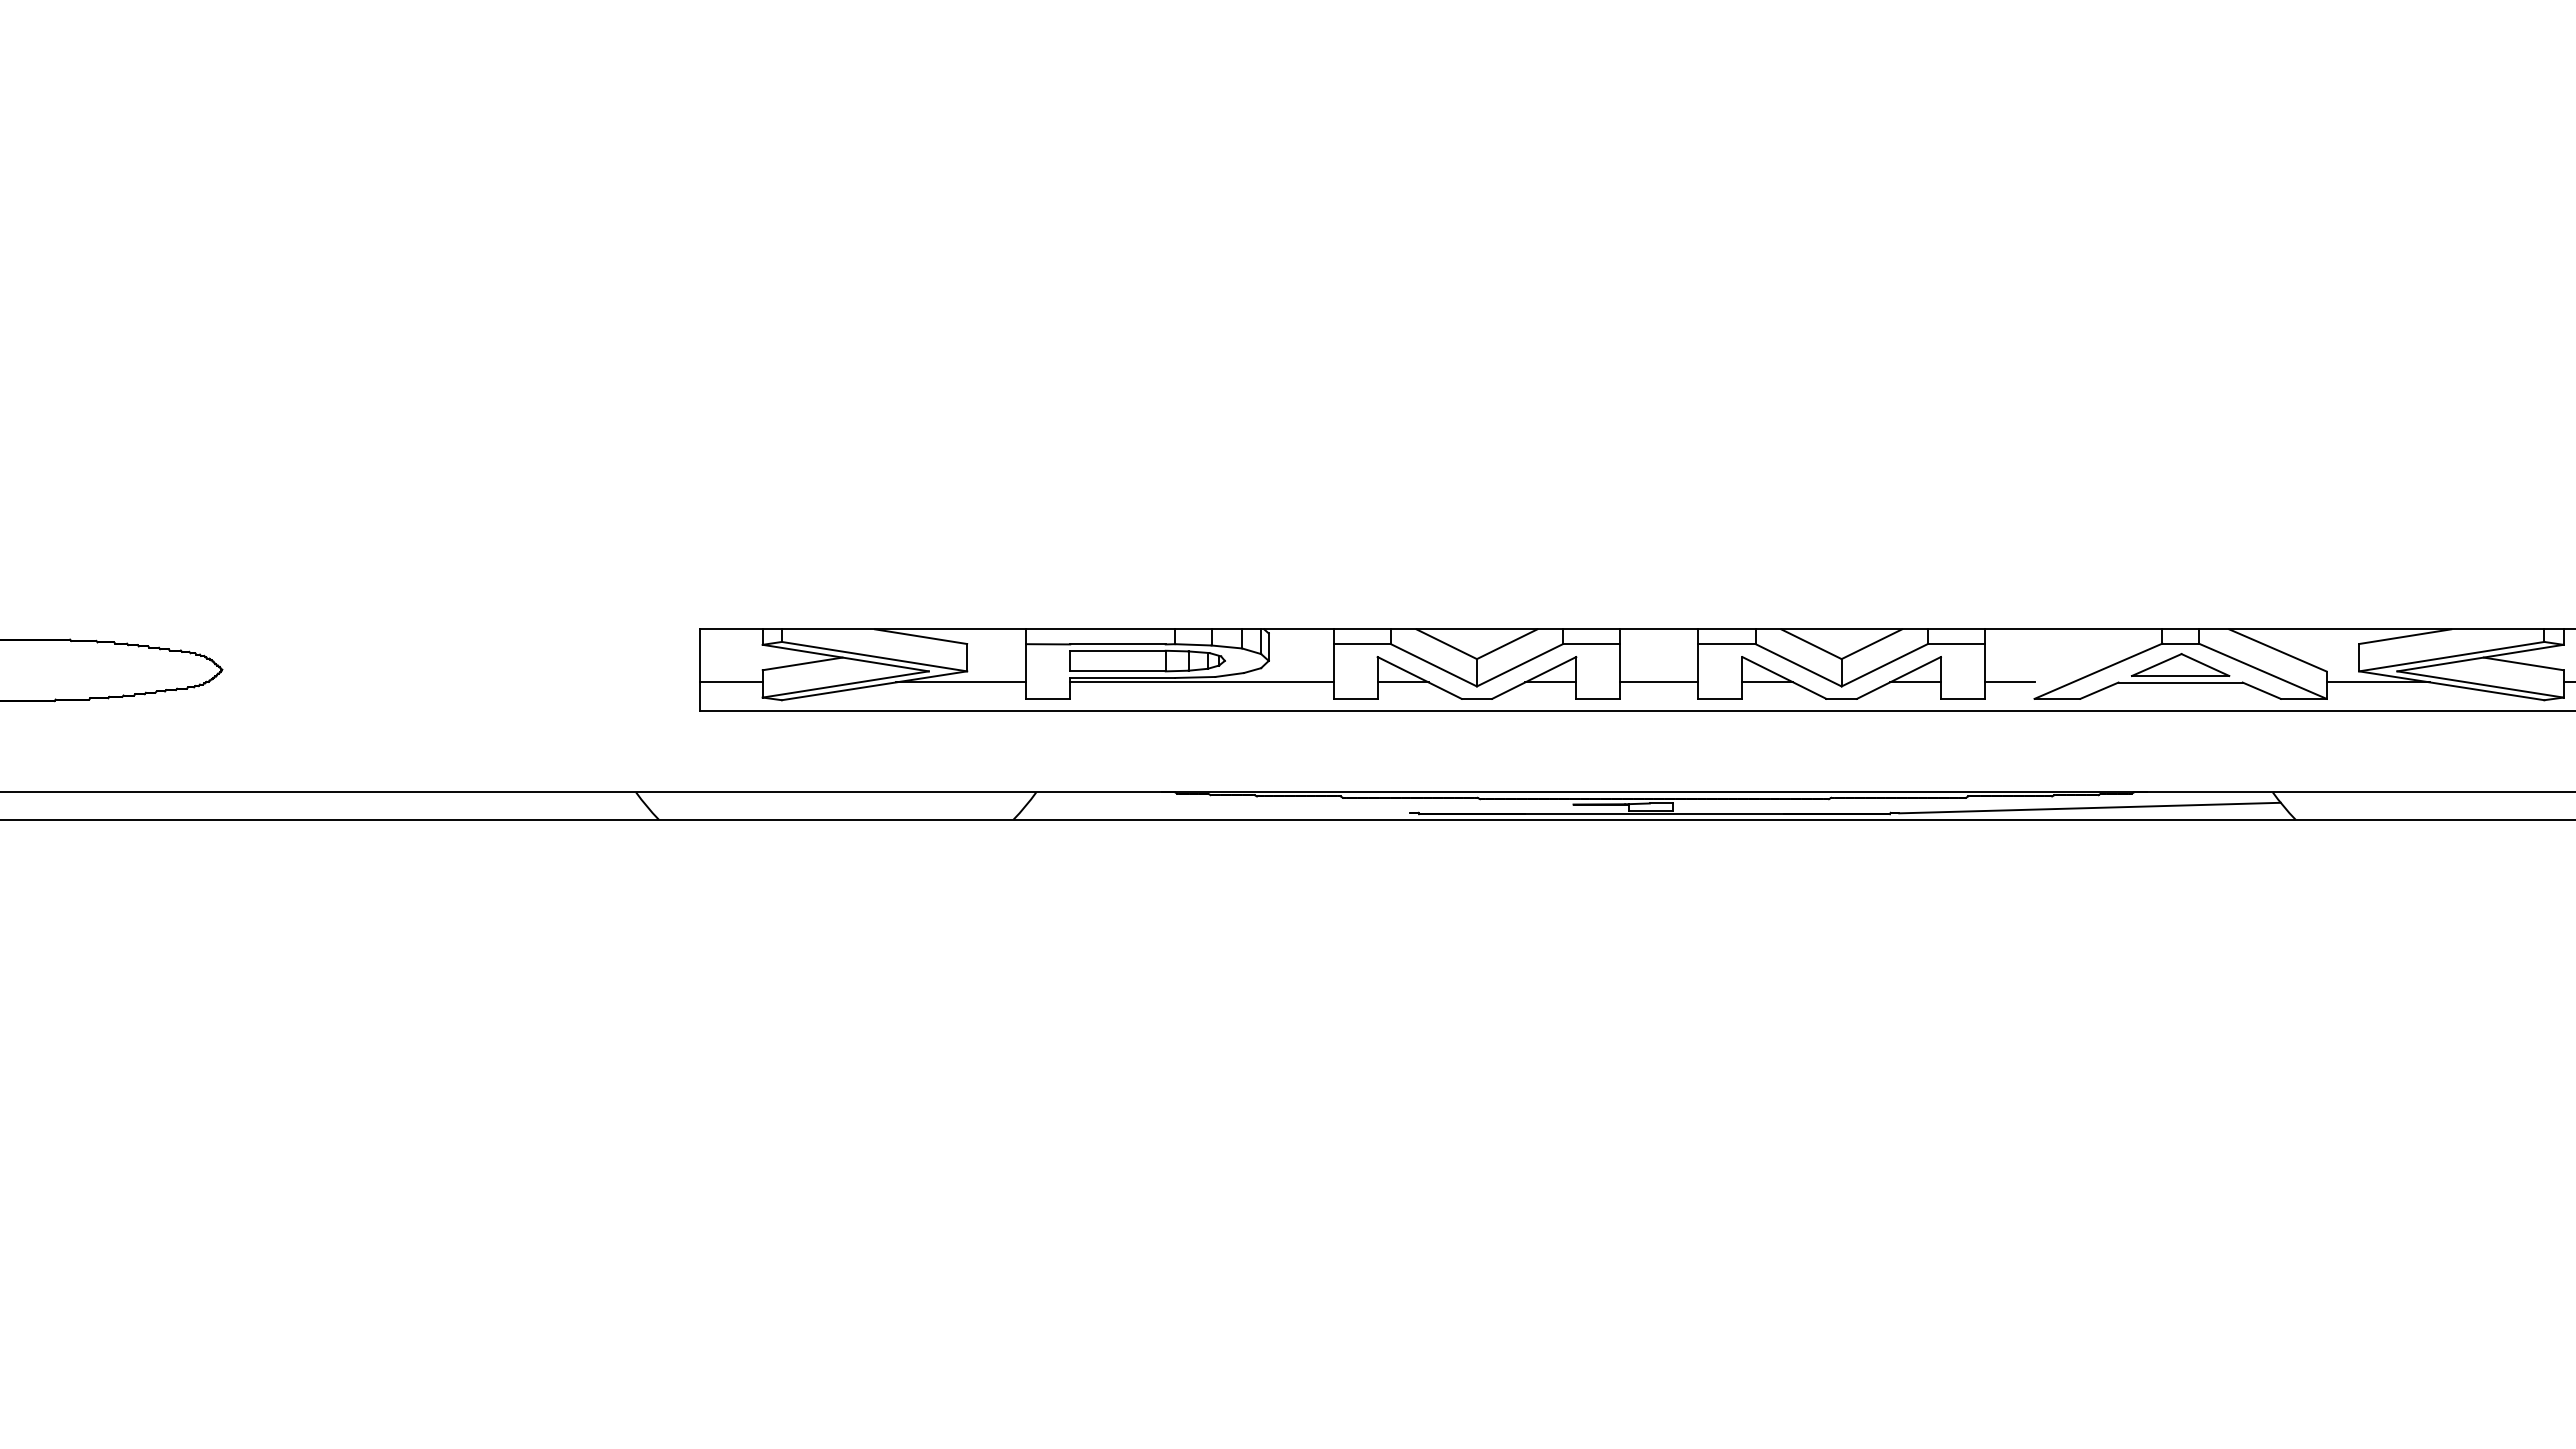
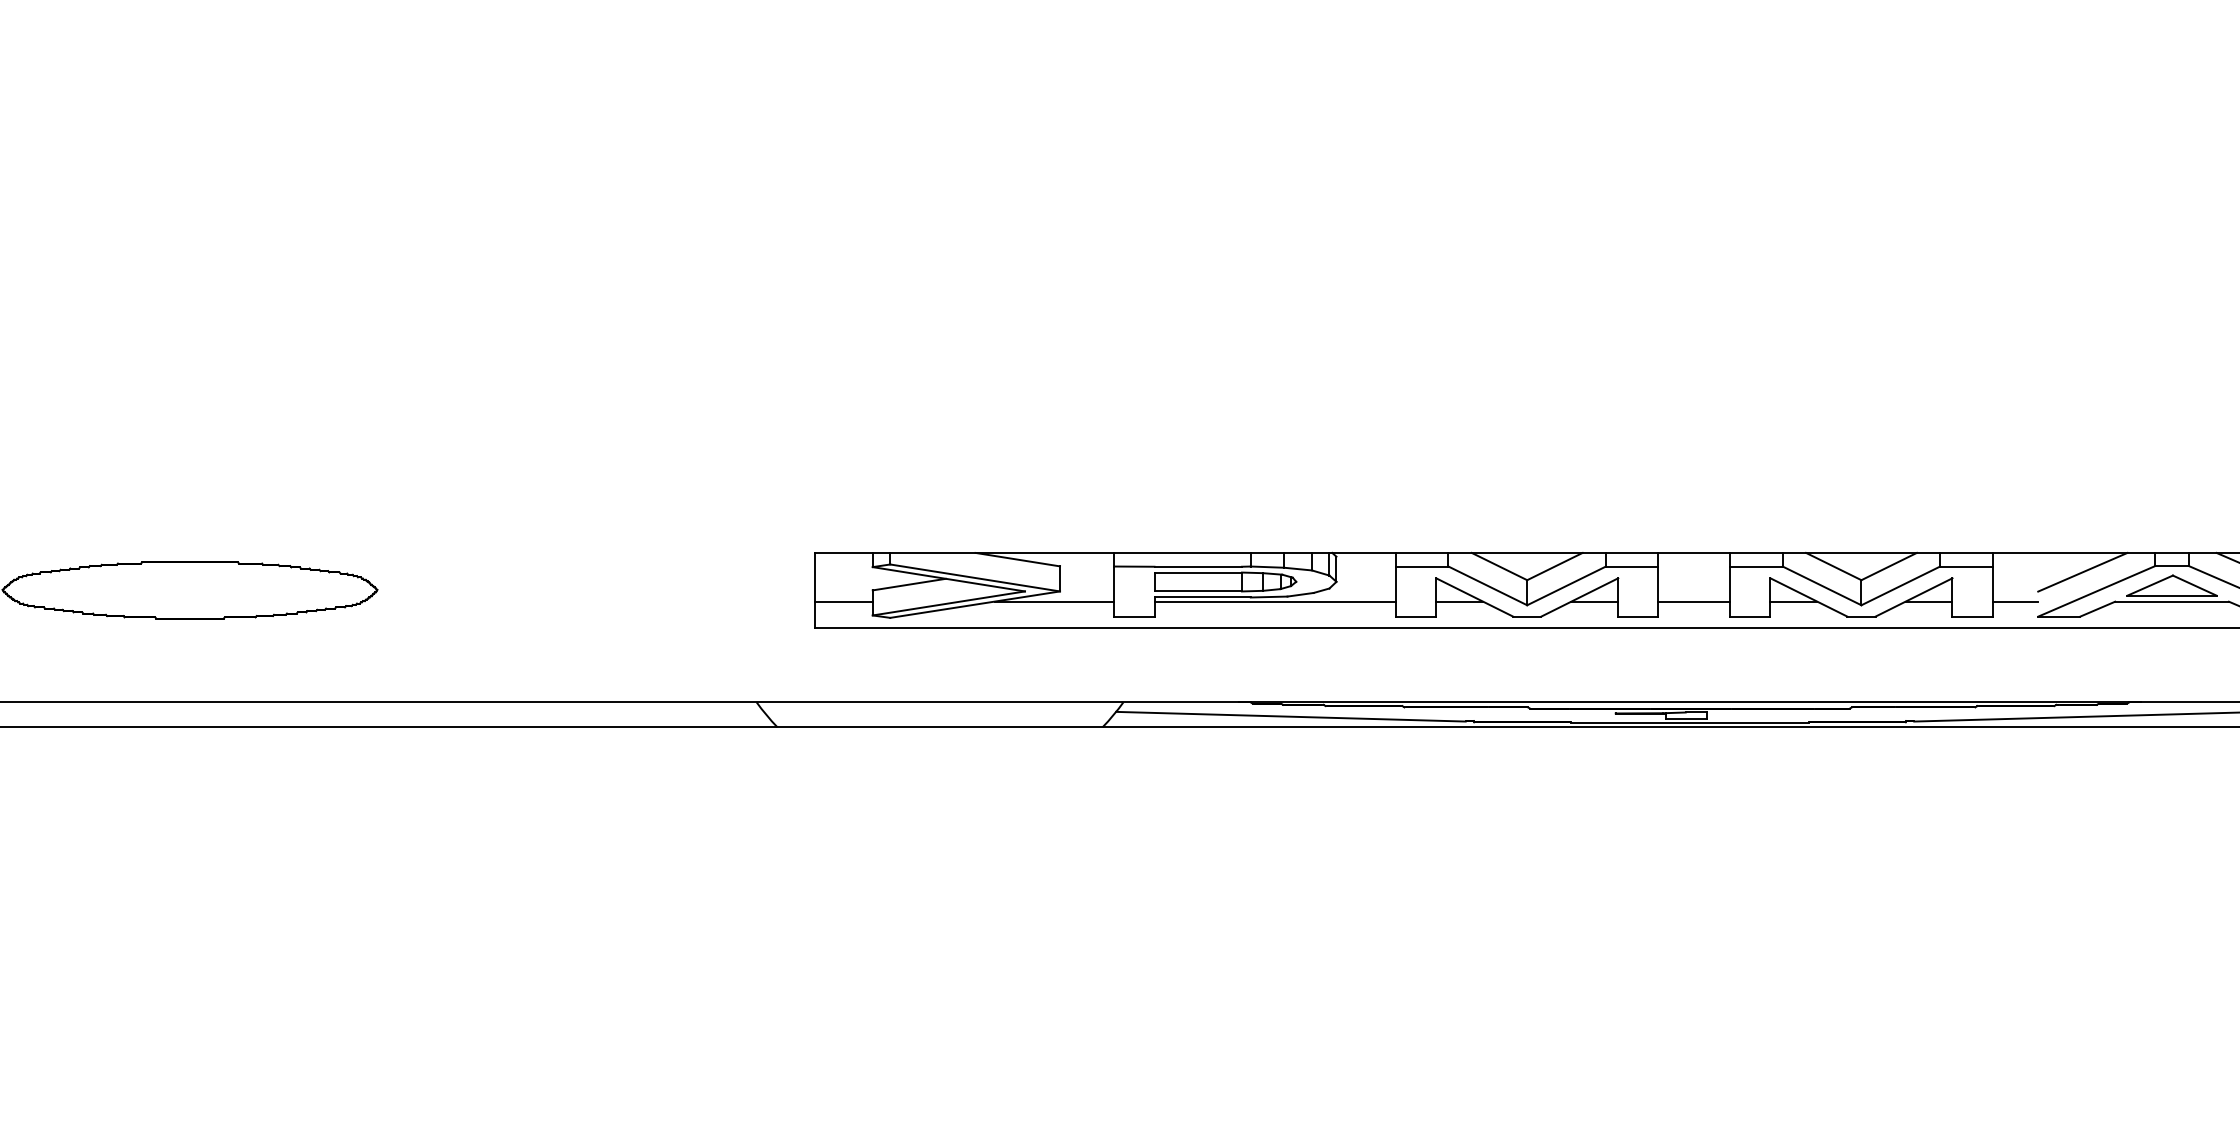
line: (2082, 650) -> (2082, 572), added
line: (1218, 807) -> (1290, 716), added

